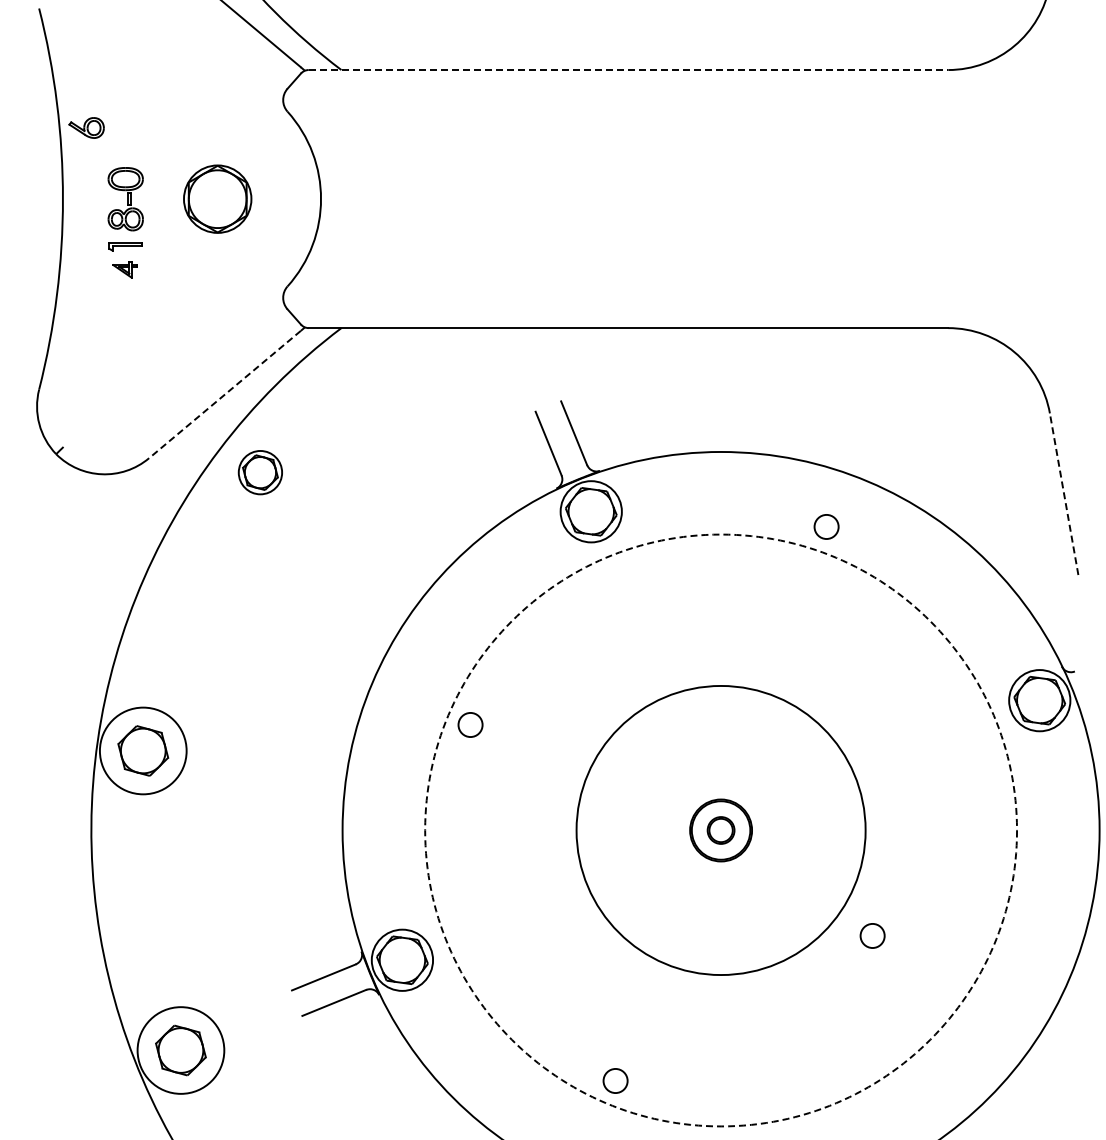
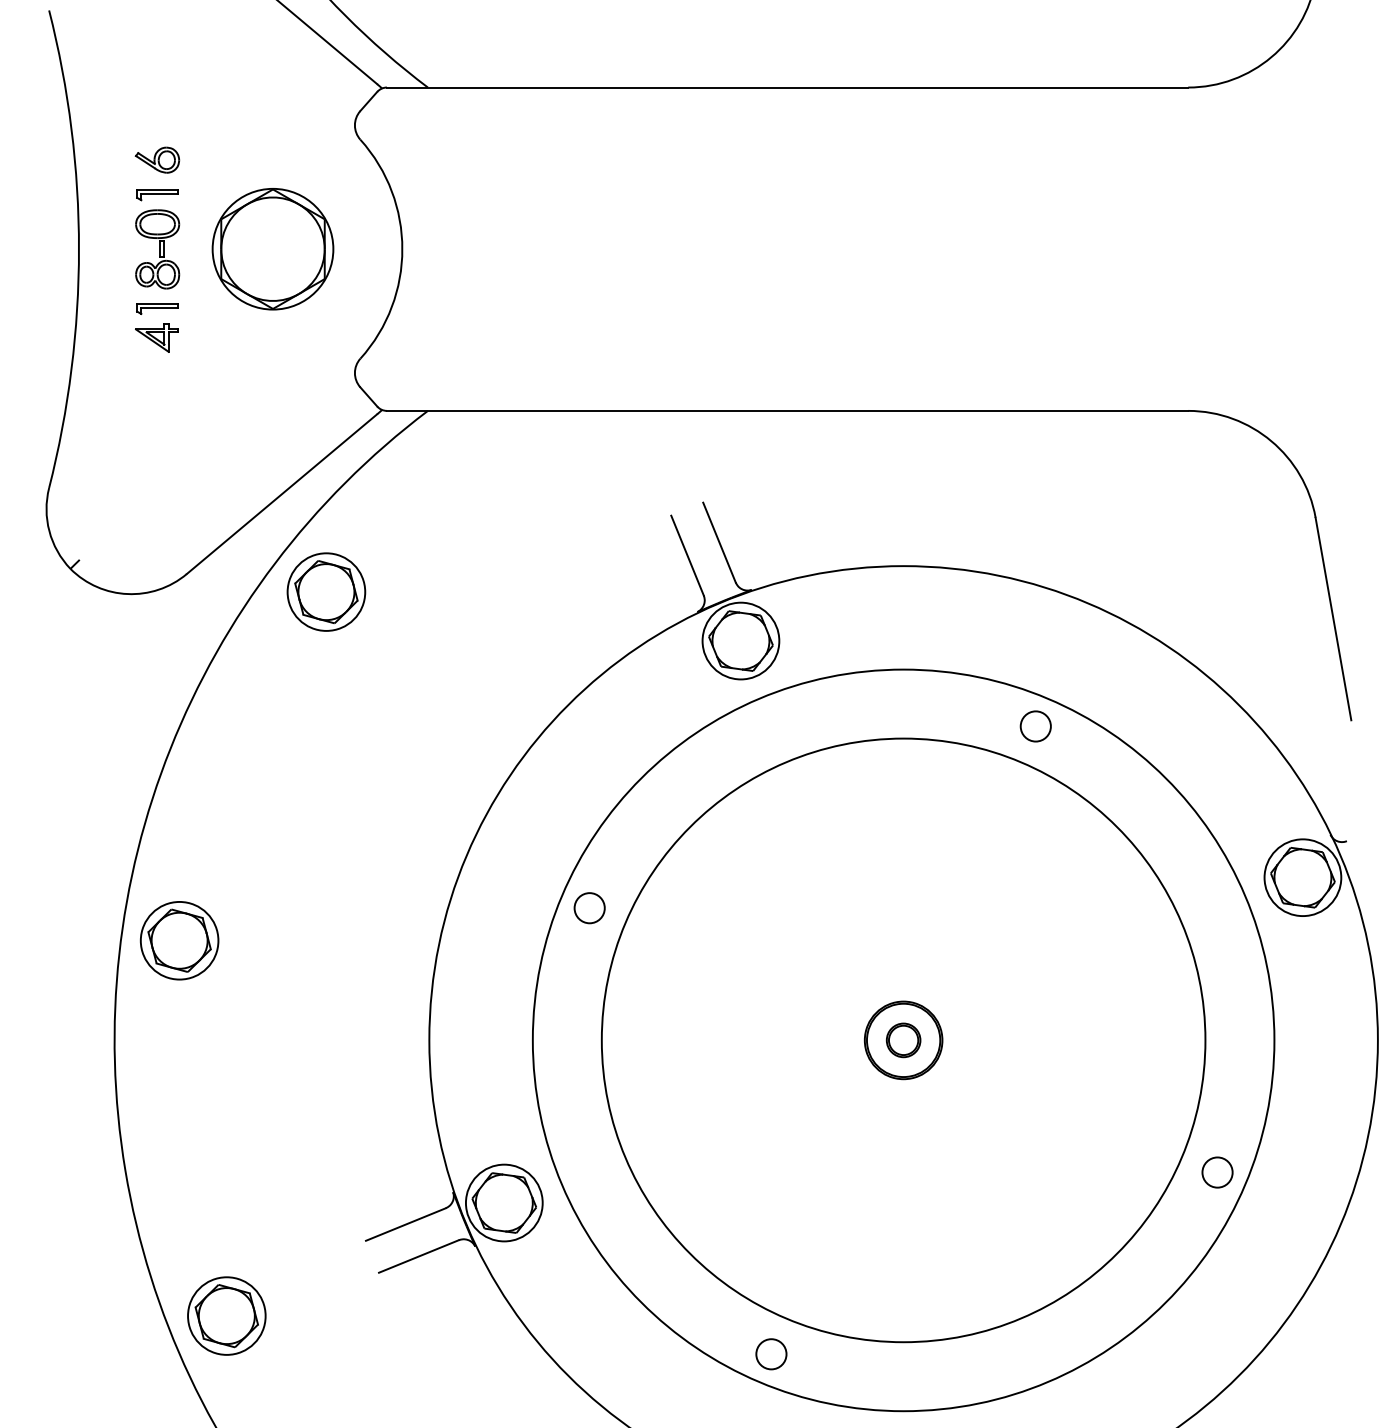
line: (628, 70) -> (787, 88), dashed -> solid
part: (86, 127) -> (157, 159), moved
part: (125, 155) -> (157, 194), added
part: (217, 199) -> (272, 249), size x1.43
part: (124, 269) -> (156, 337), size x1.43
line: (224, 394) -> (281, 494), dashed -> solid
part: (260, 472) -> (326, 591), size x1.43
line: (1064, 493) -> (1333, 618), dashed -> solid
circle: (826, 526) -> (1035, 725), moved
circle: (143, 750) -> (179, 940), size x0.71
circle: (720, 830) -> (902, 1040), size x1.67
circle: (721, 830) -> (904, 1040), dashed -> solid
circle: (872, 935) -> (1217, 1171), moved
circle: (180, 1050) -> (226, 1316), size x0.71

